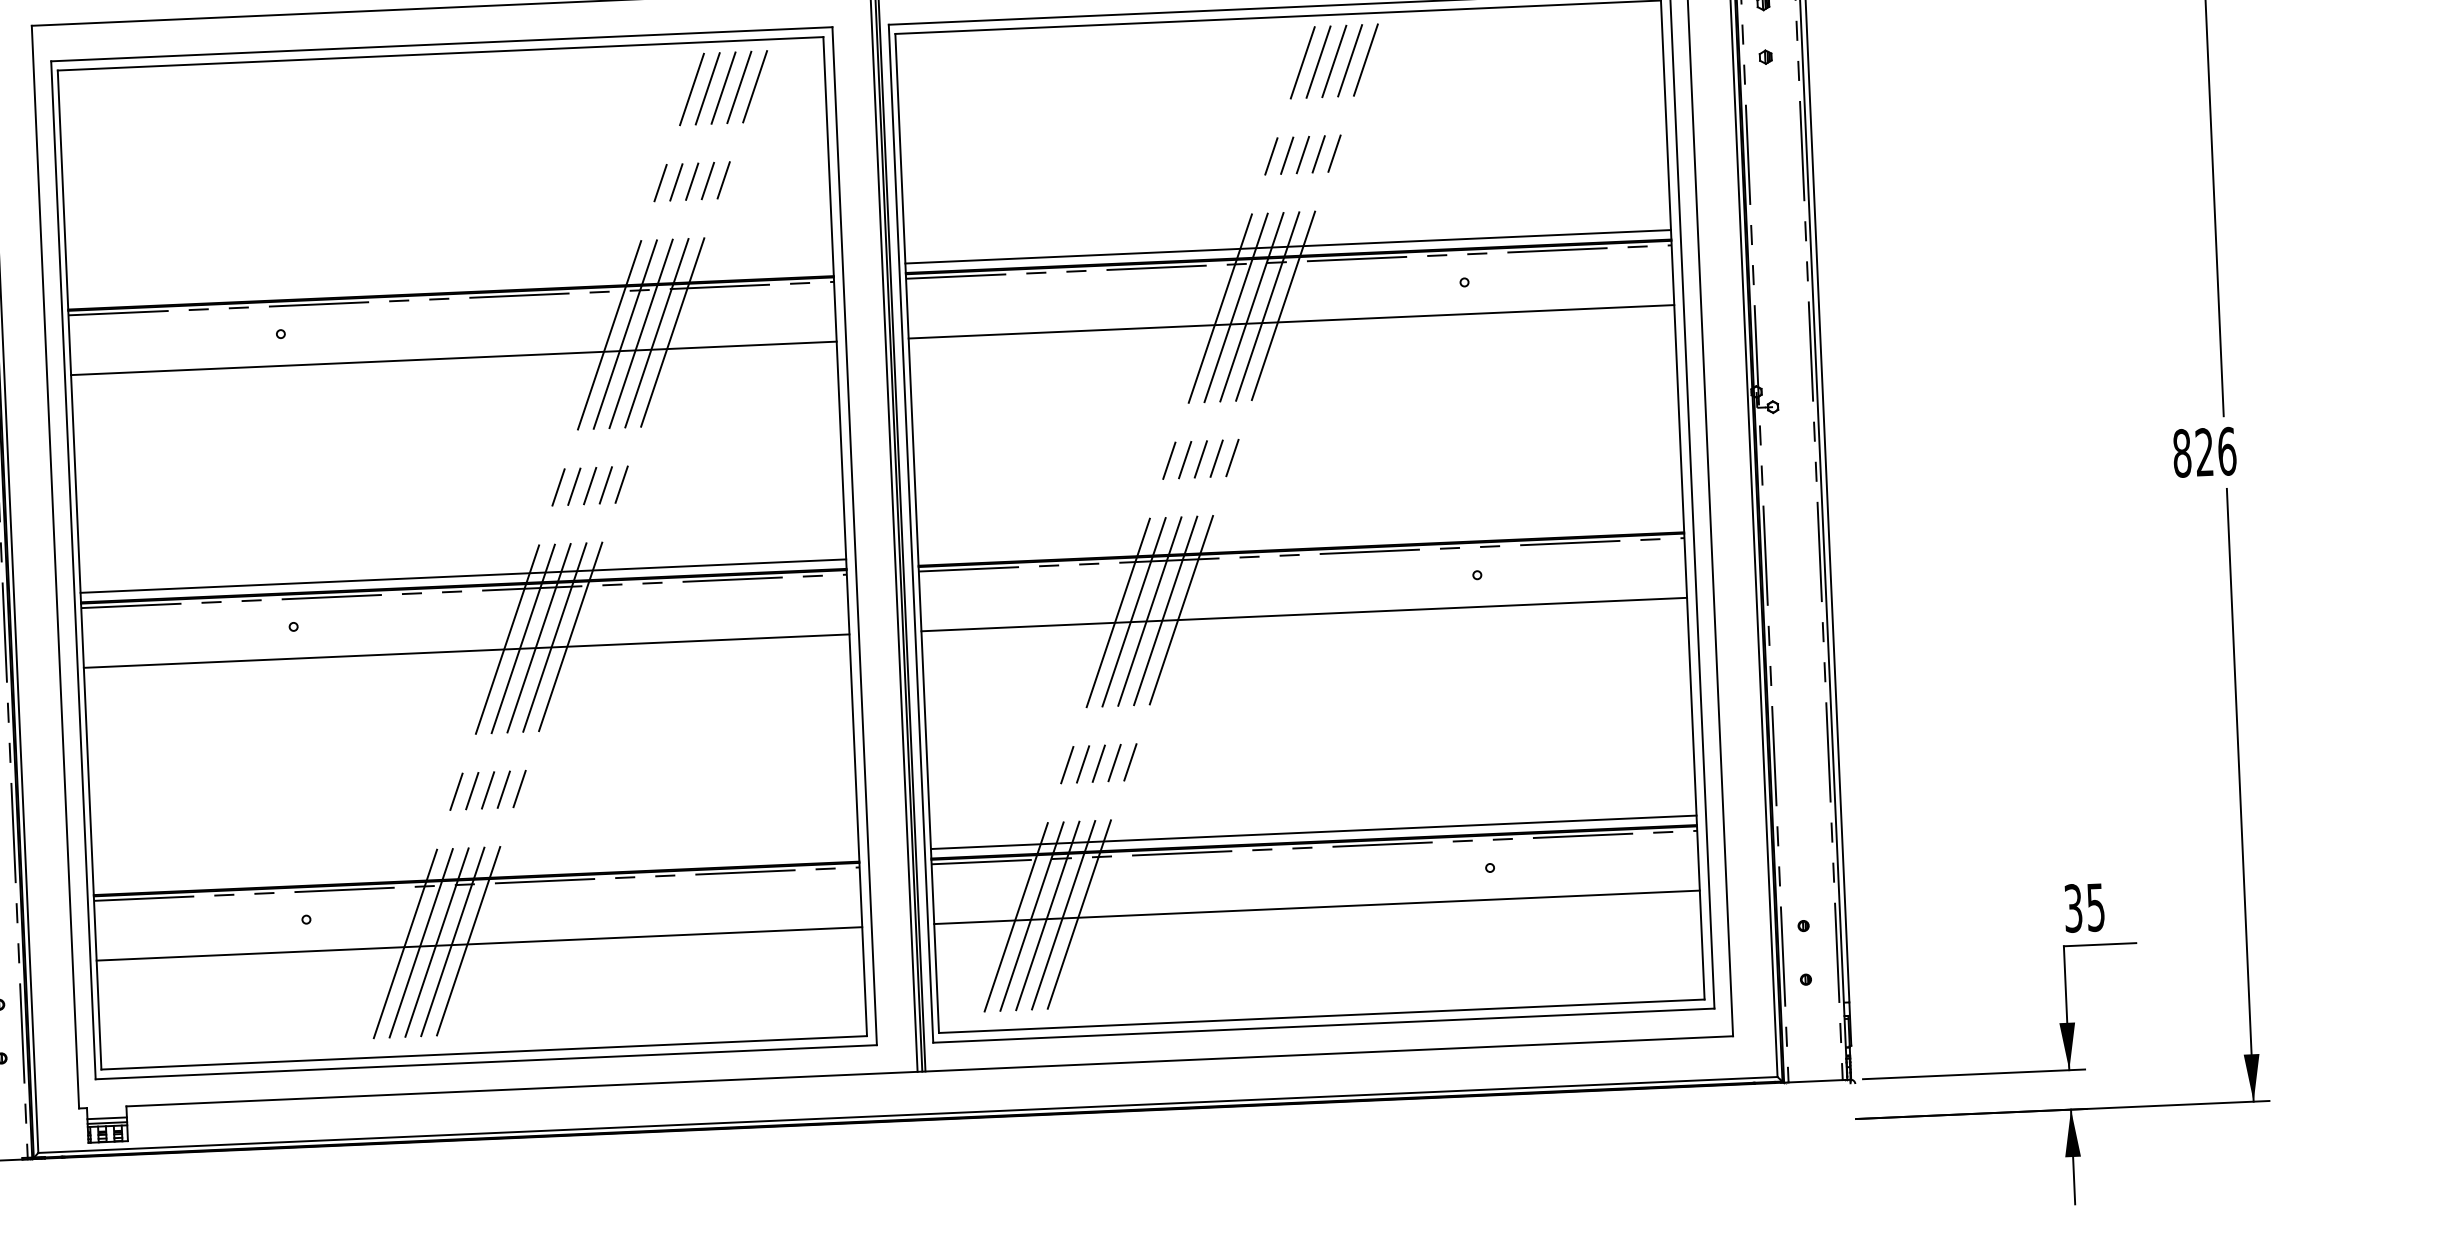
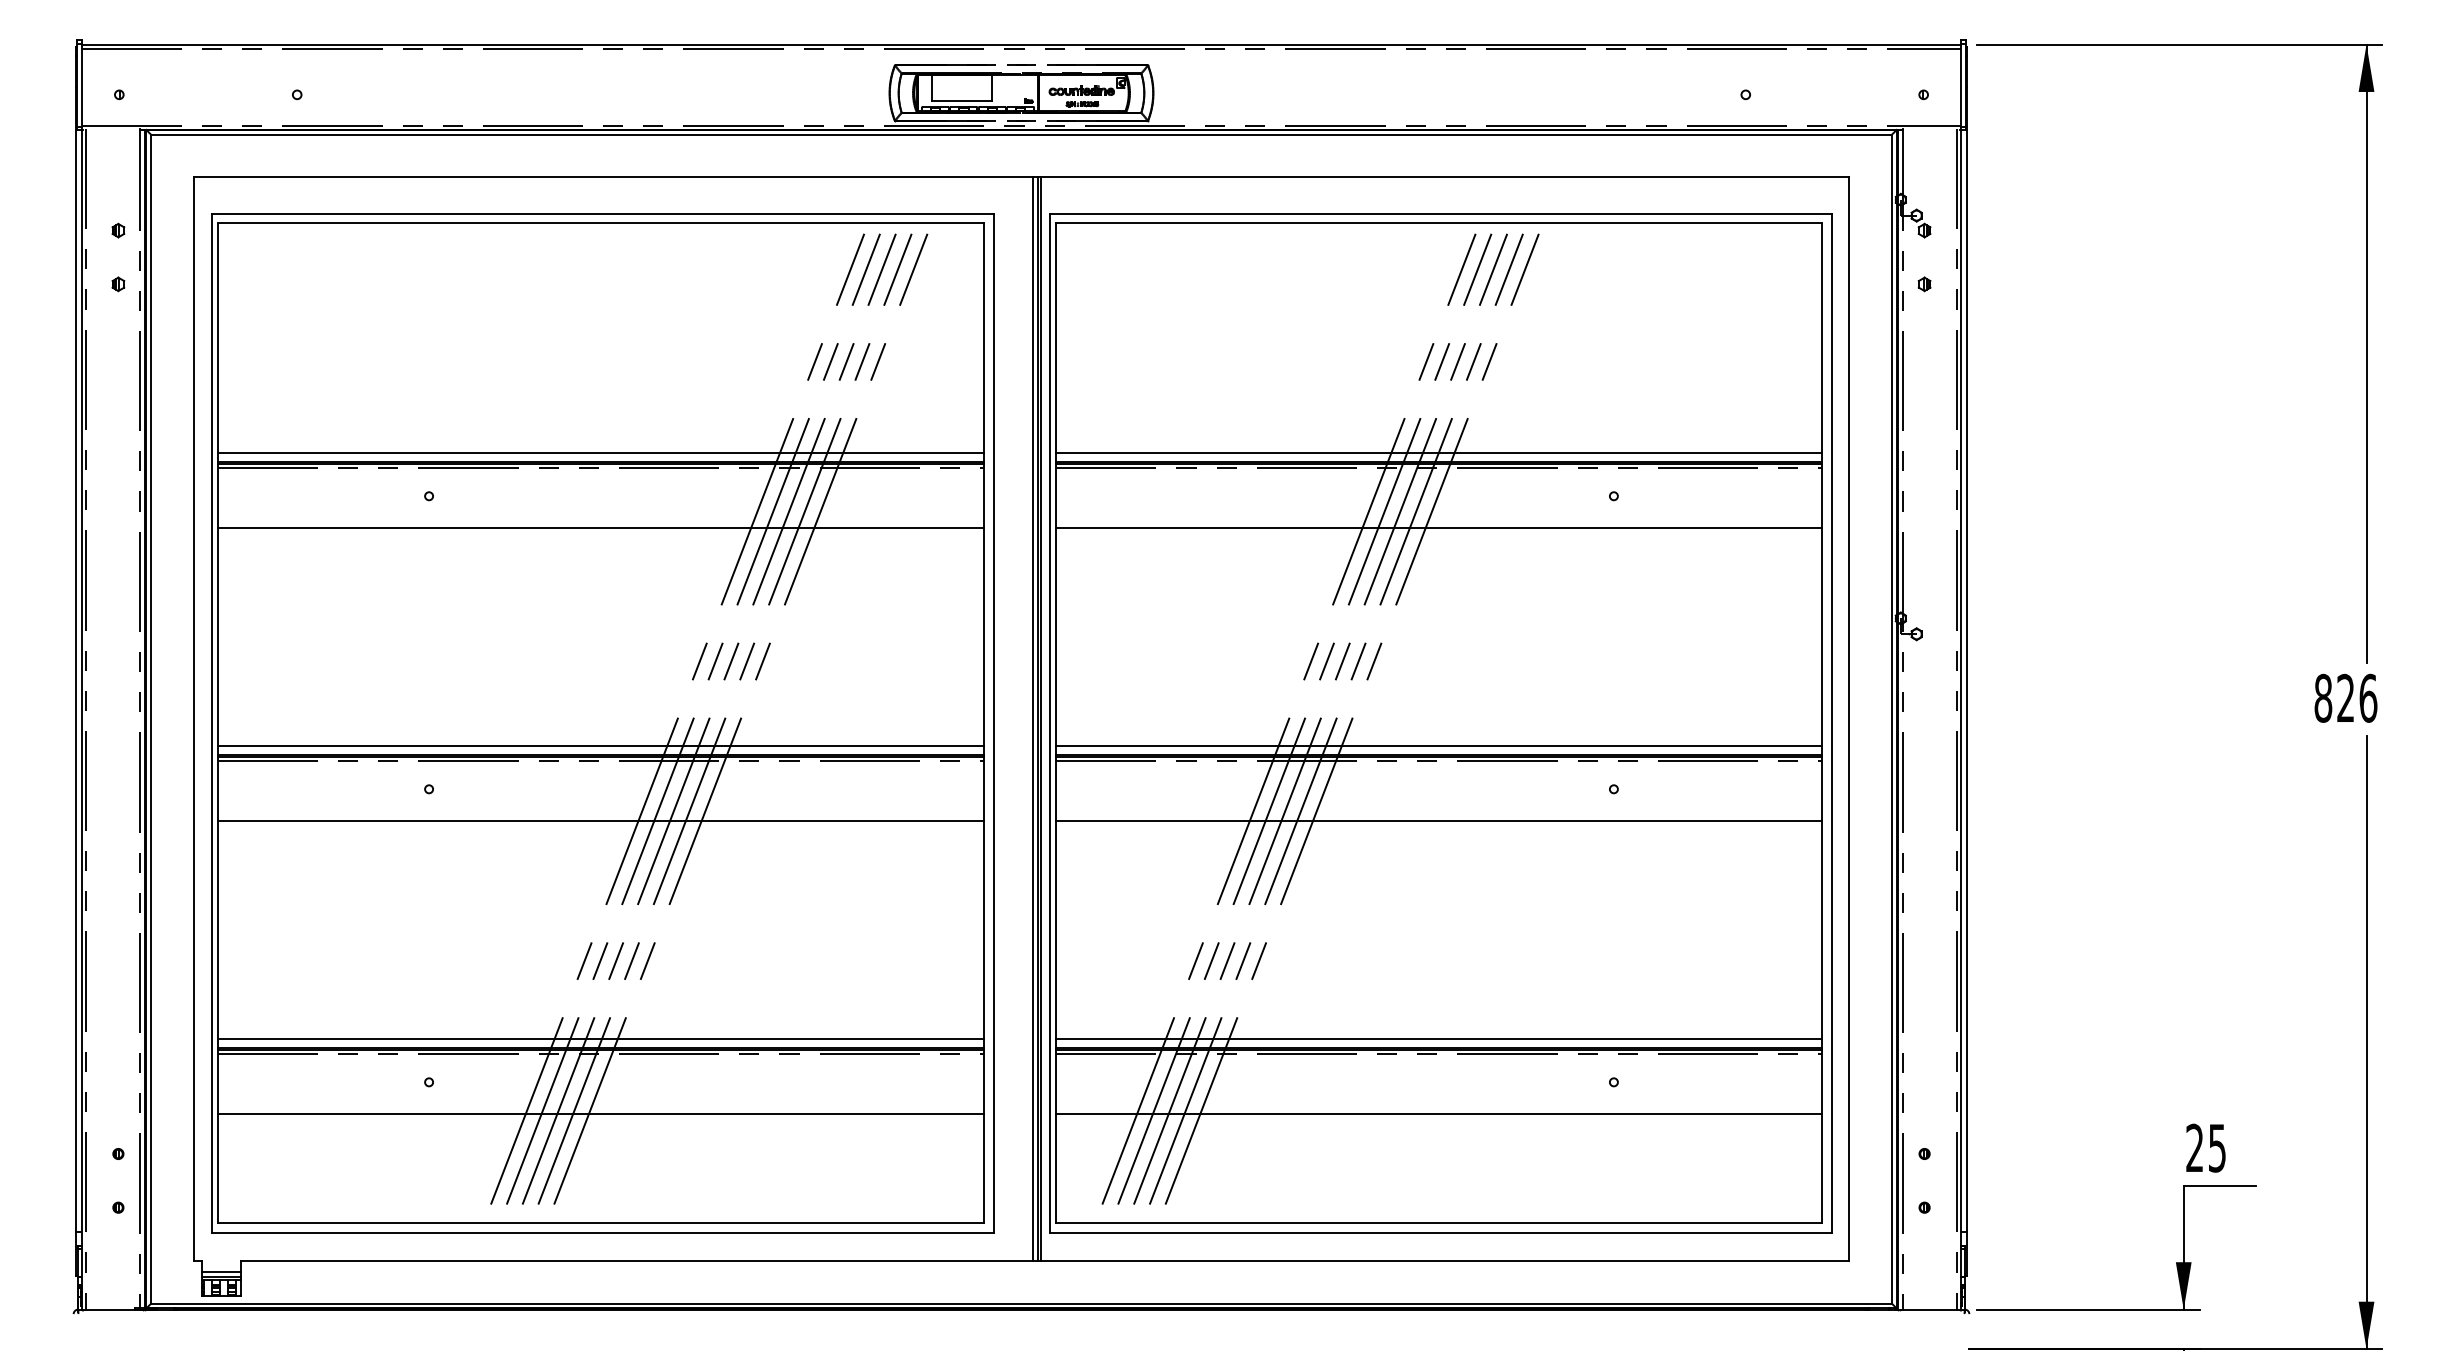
line: (450, 282) -> (600, 452), added
line: (1301, 539) -> (1439, 745), added
line: (475, 869) -> (600, 1039), added
text: (2073, 908) -> (2194, 1148), 35 -> 25

